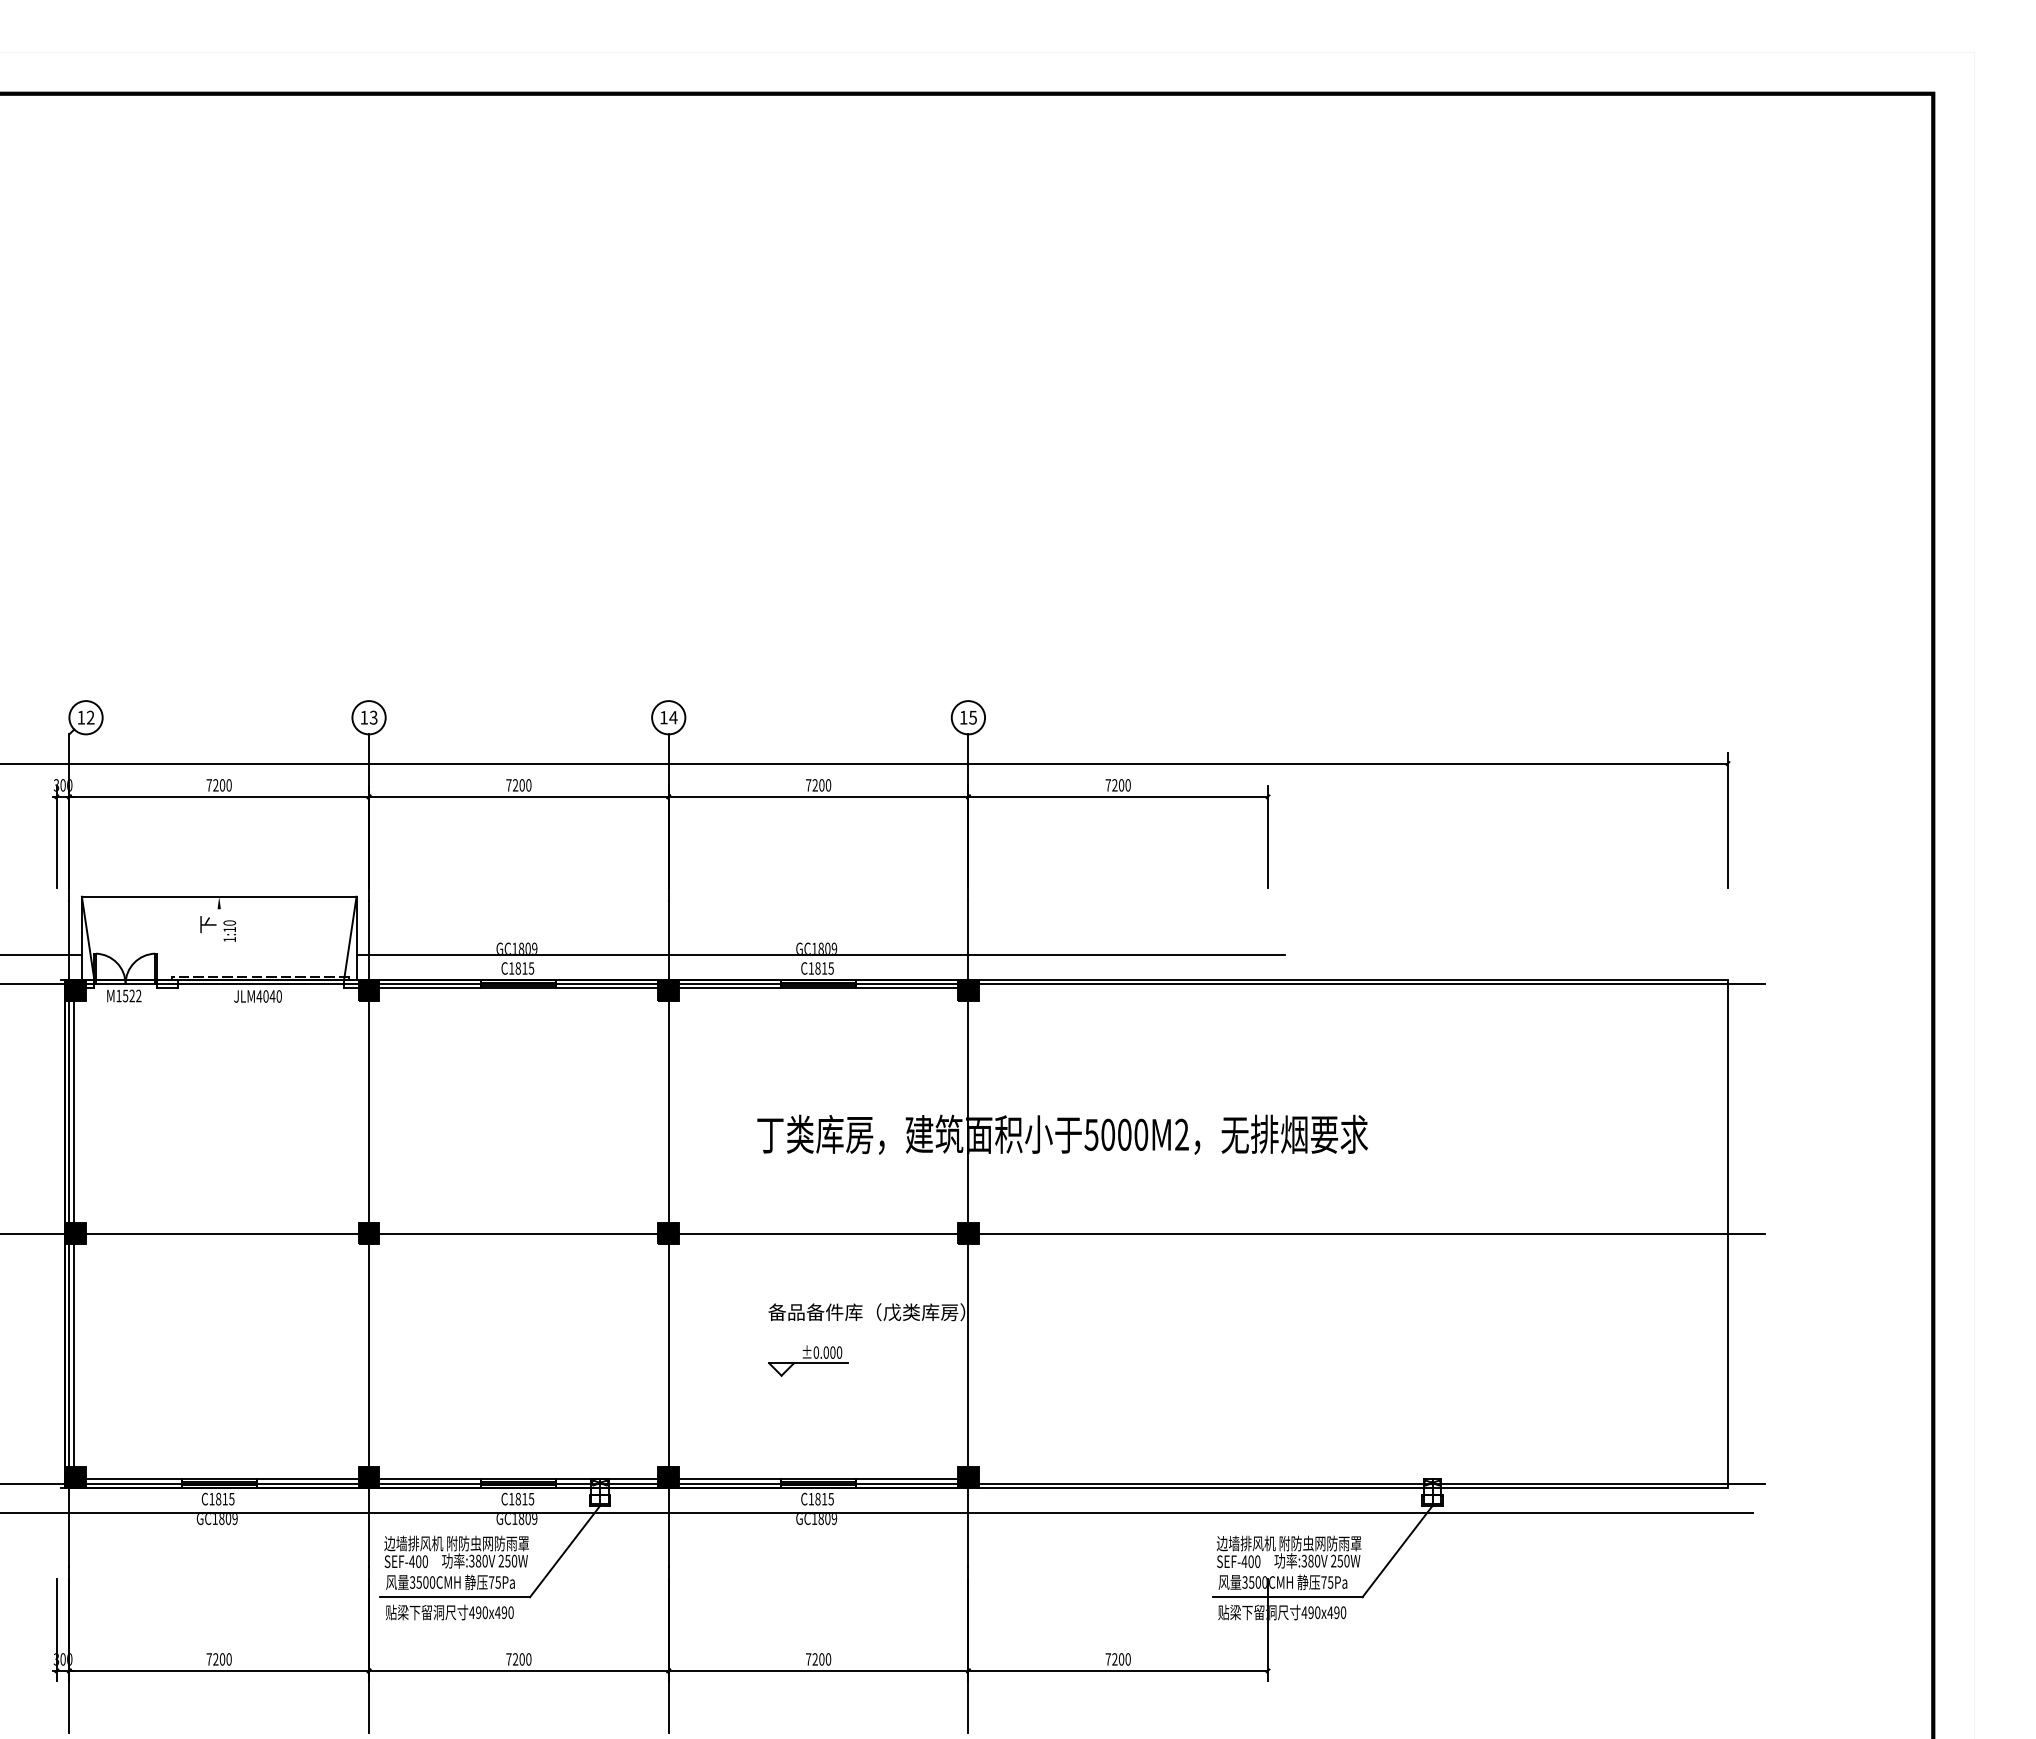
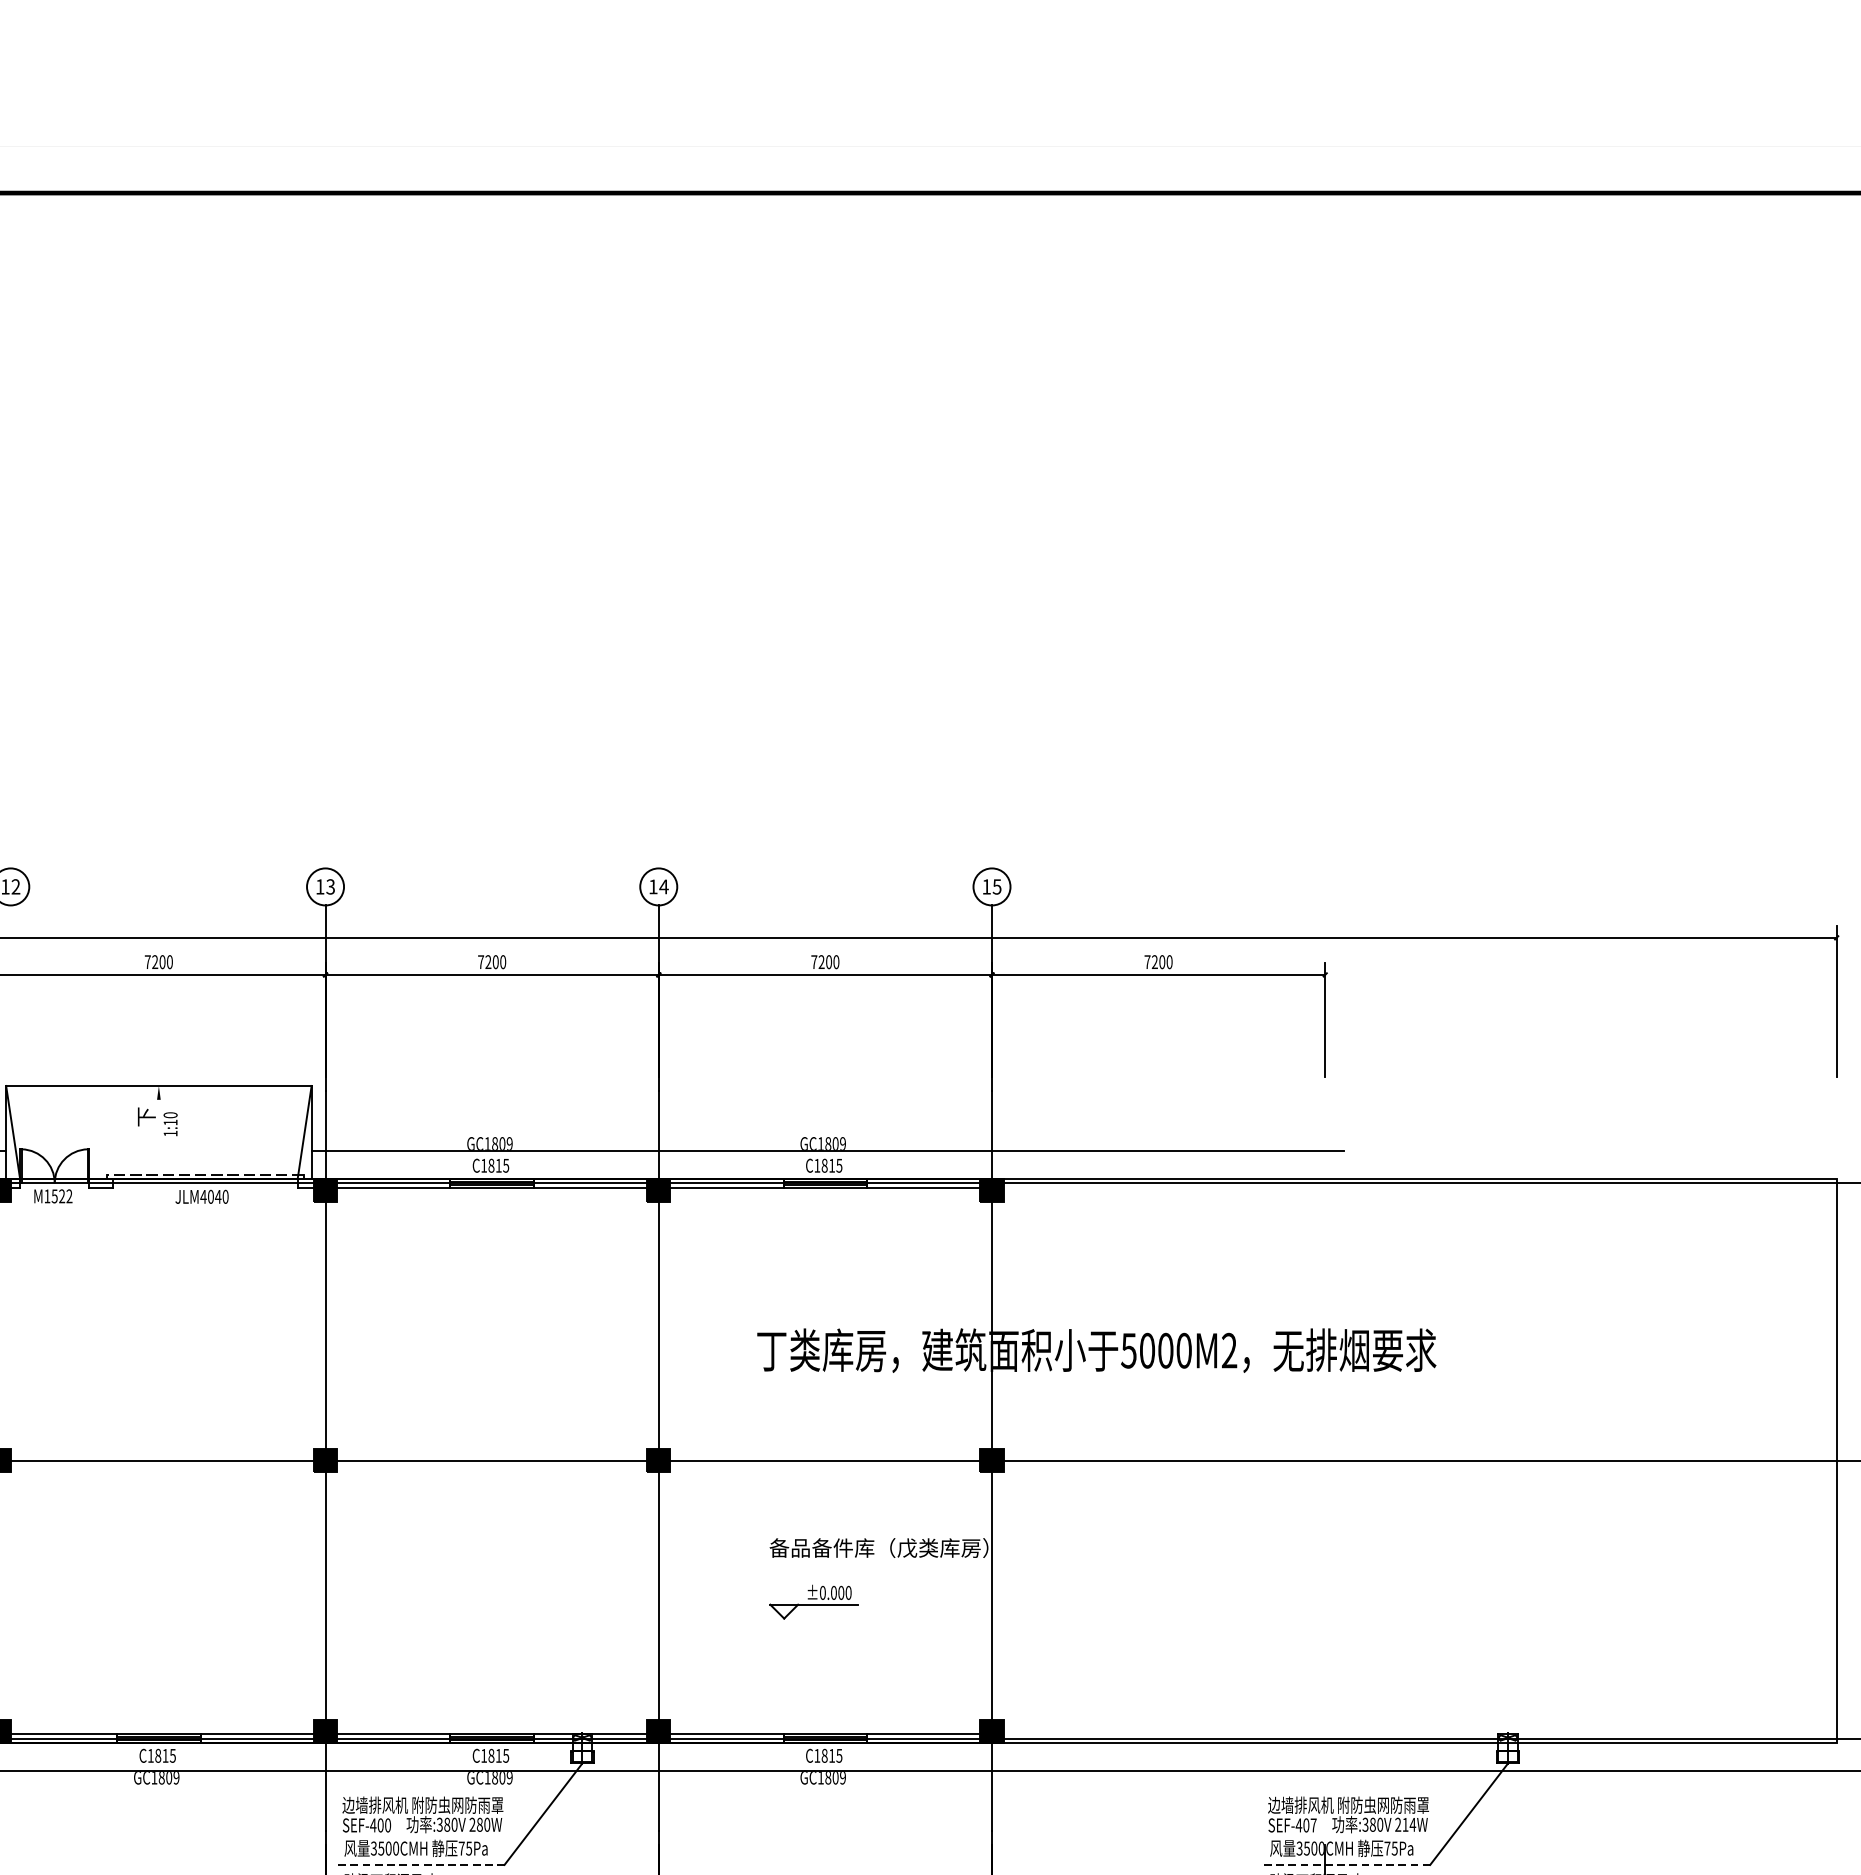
text: (507, 1560) -> (479, 1824), 250W -> 280W
text: (1343, 1560) -> (1409, 1824), 250W -> 214W
text: (1257, 1561) -> (1313, 1825), SEF-400 -> SEF-407
line: (455, 1597) -> (421, 1865), solid -> dashed
line: (1287, 1597) -> (1346, 1865), solid -> dashed

